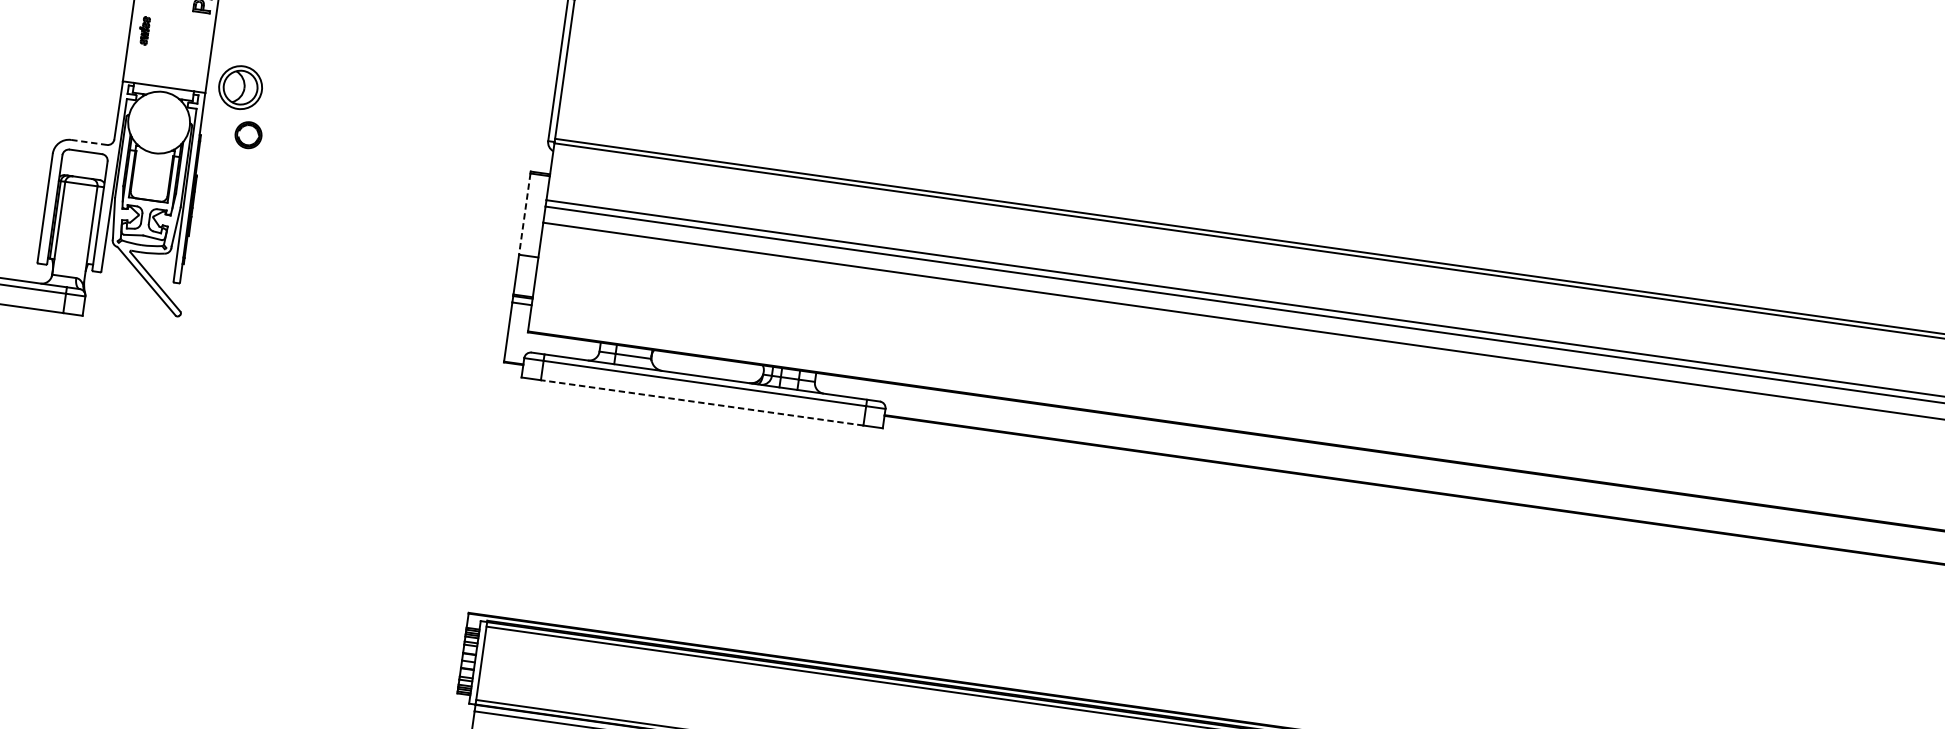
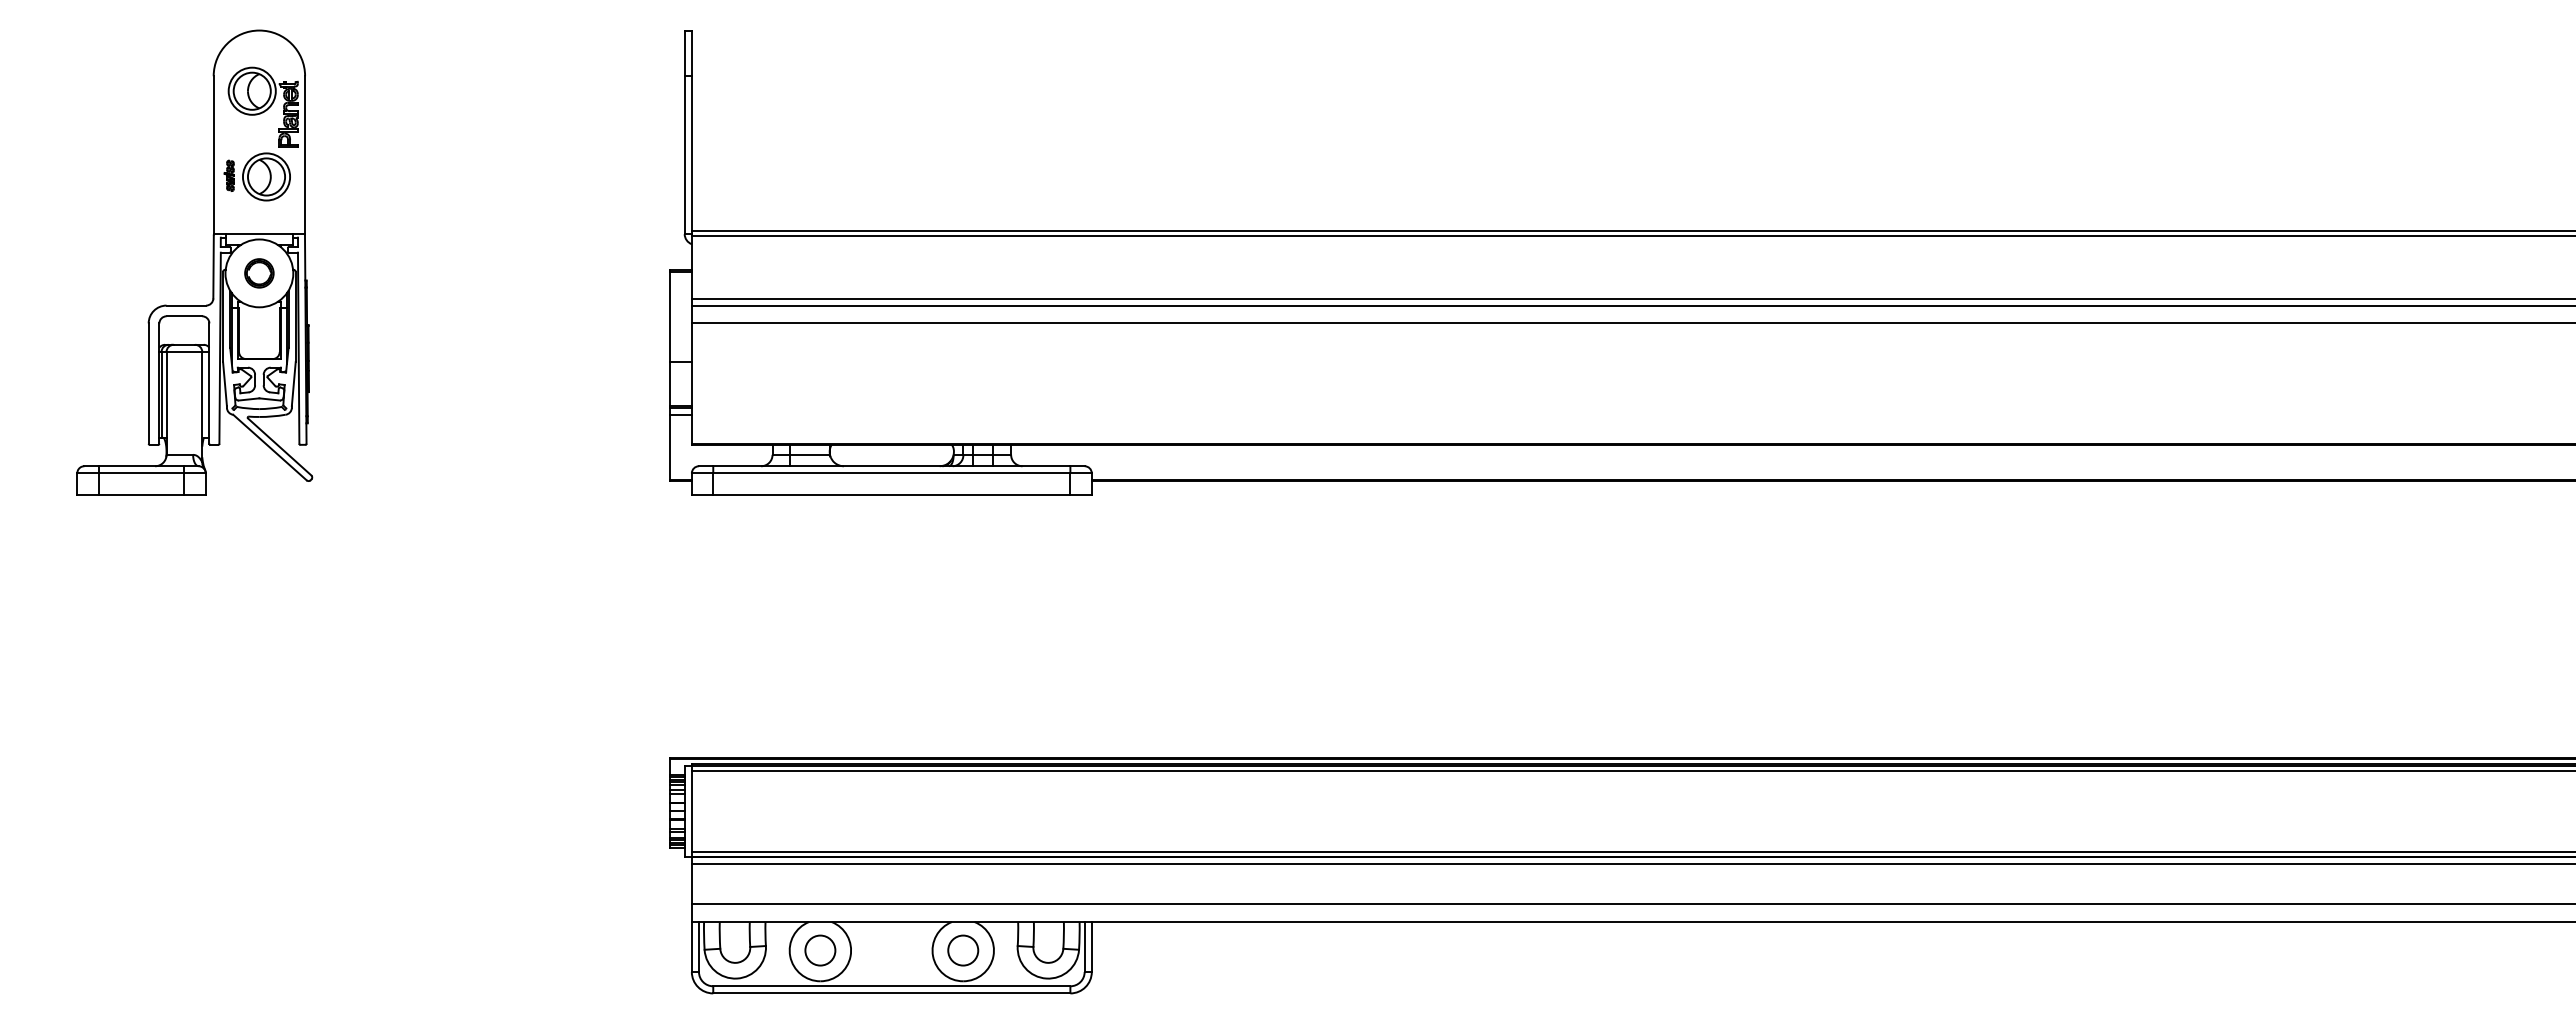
part: (240, 87) -> (266, 176), moved
part: (248, 135) -> (259, 273), moved
line: (89, 142) -> (186, 305), dashed -> solid
line: (524, 213) -> (670, 316), dashed -> solid
line: (701, 402) -> (891, 494), dashed -> solid

